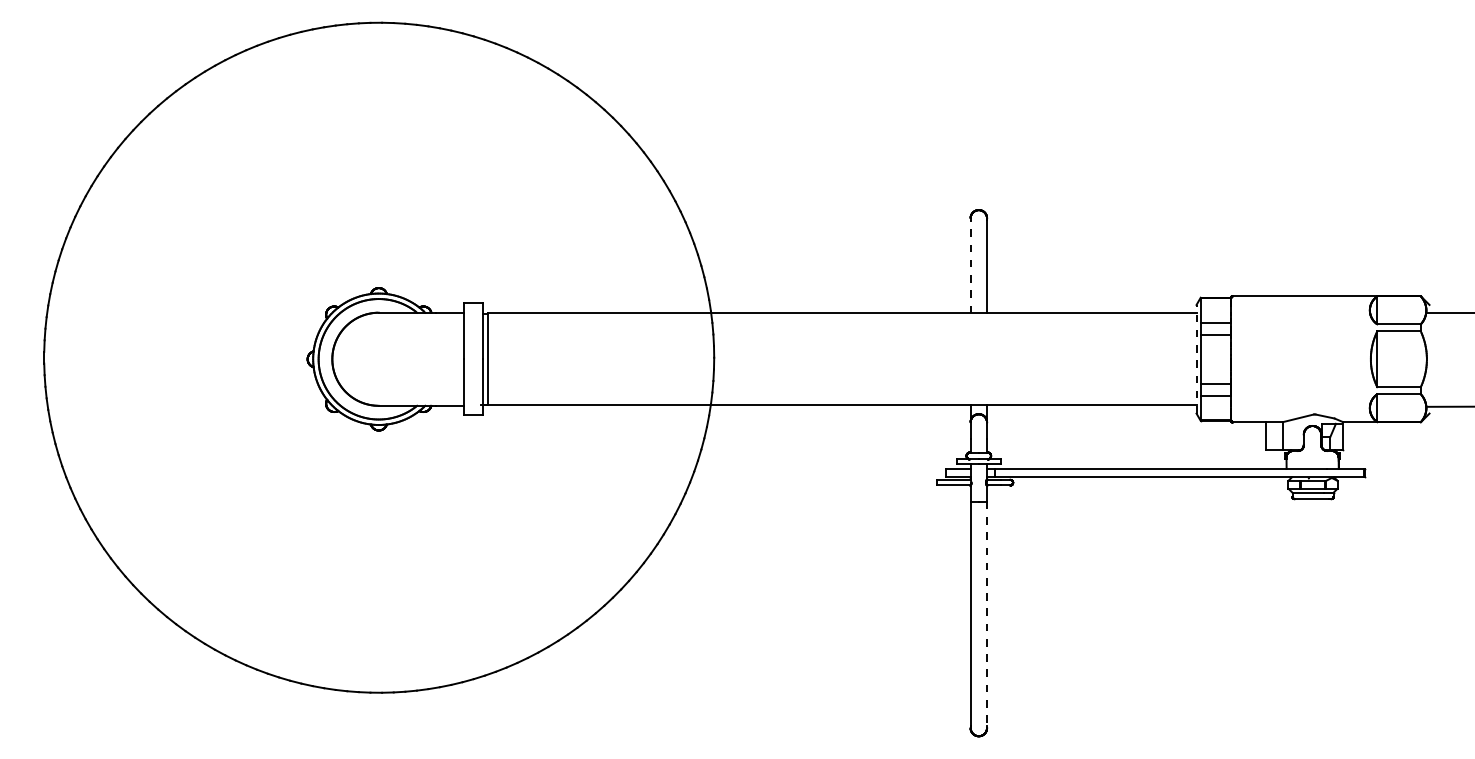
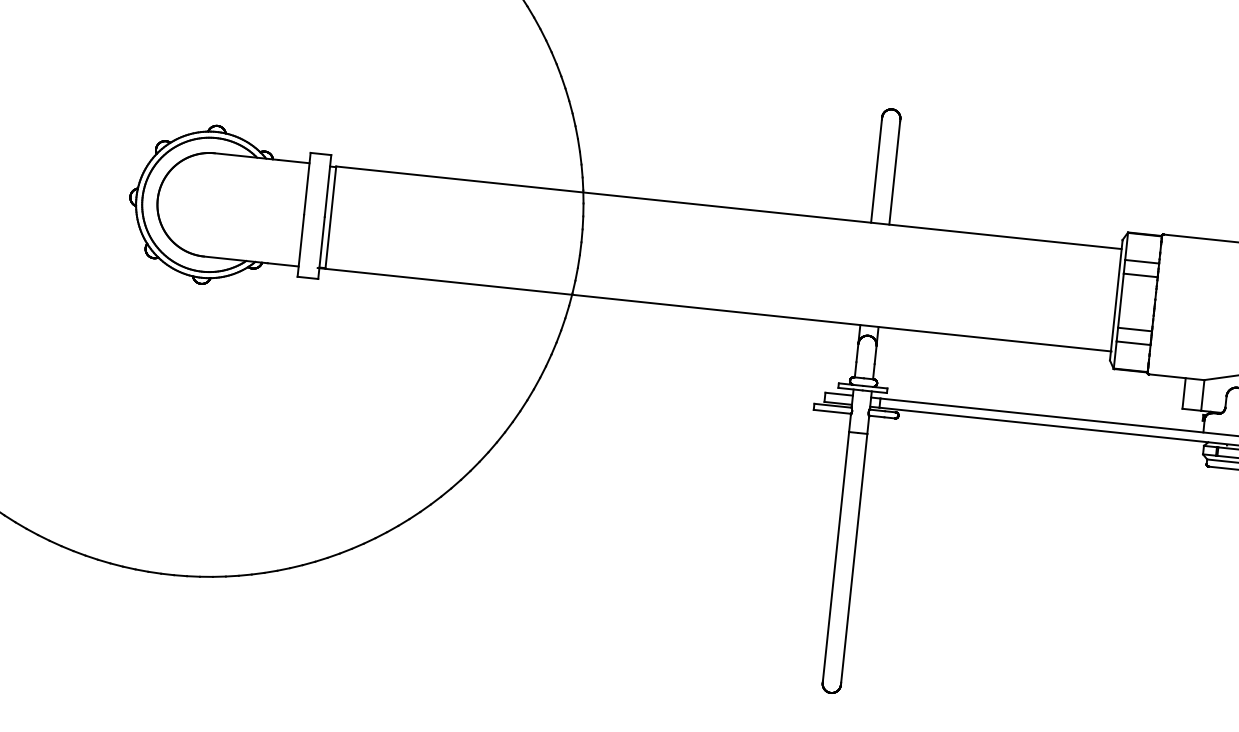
line: (970, 266) -> (876, 170), dashed -> solid
line: (1196, 358) -> (1116, 299), dashed -> solid
line: (987, 614) -> (854, 558), dashed -> solid

